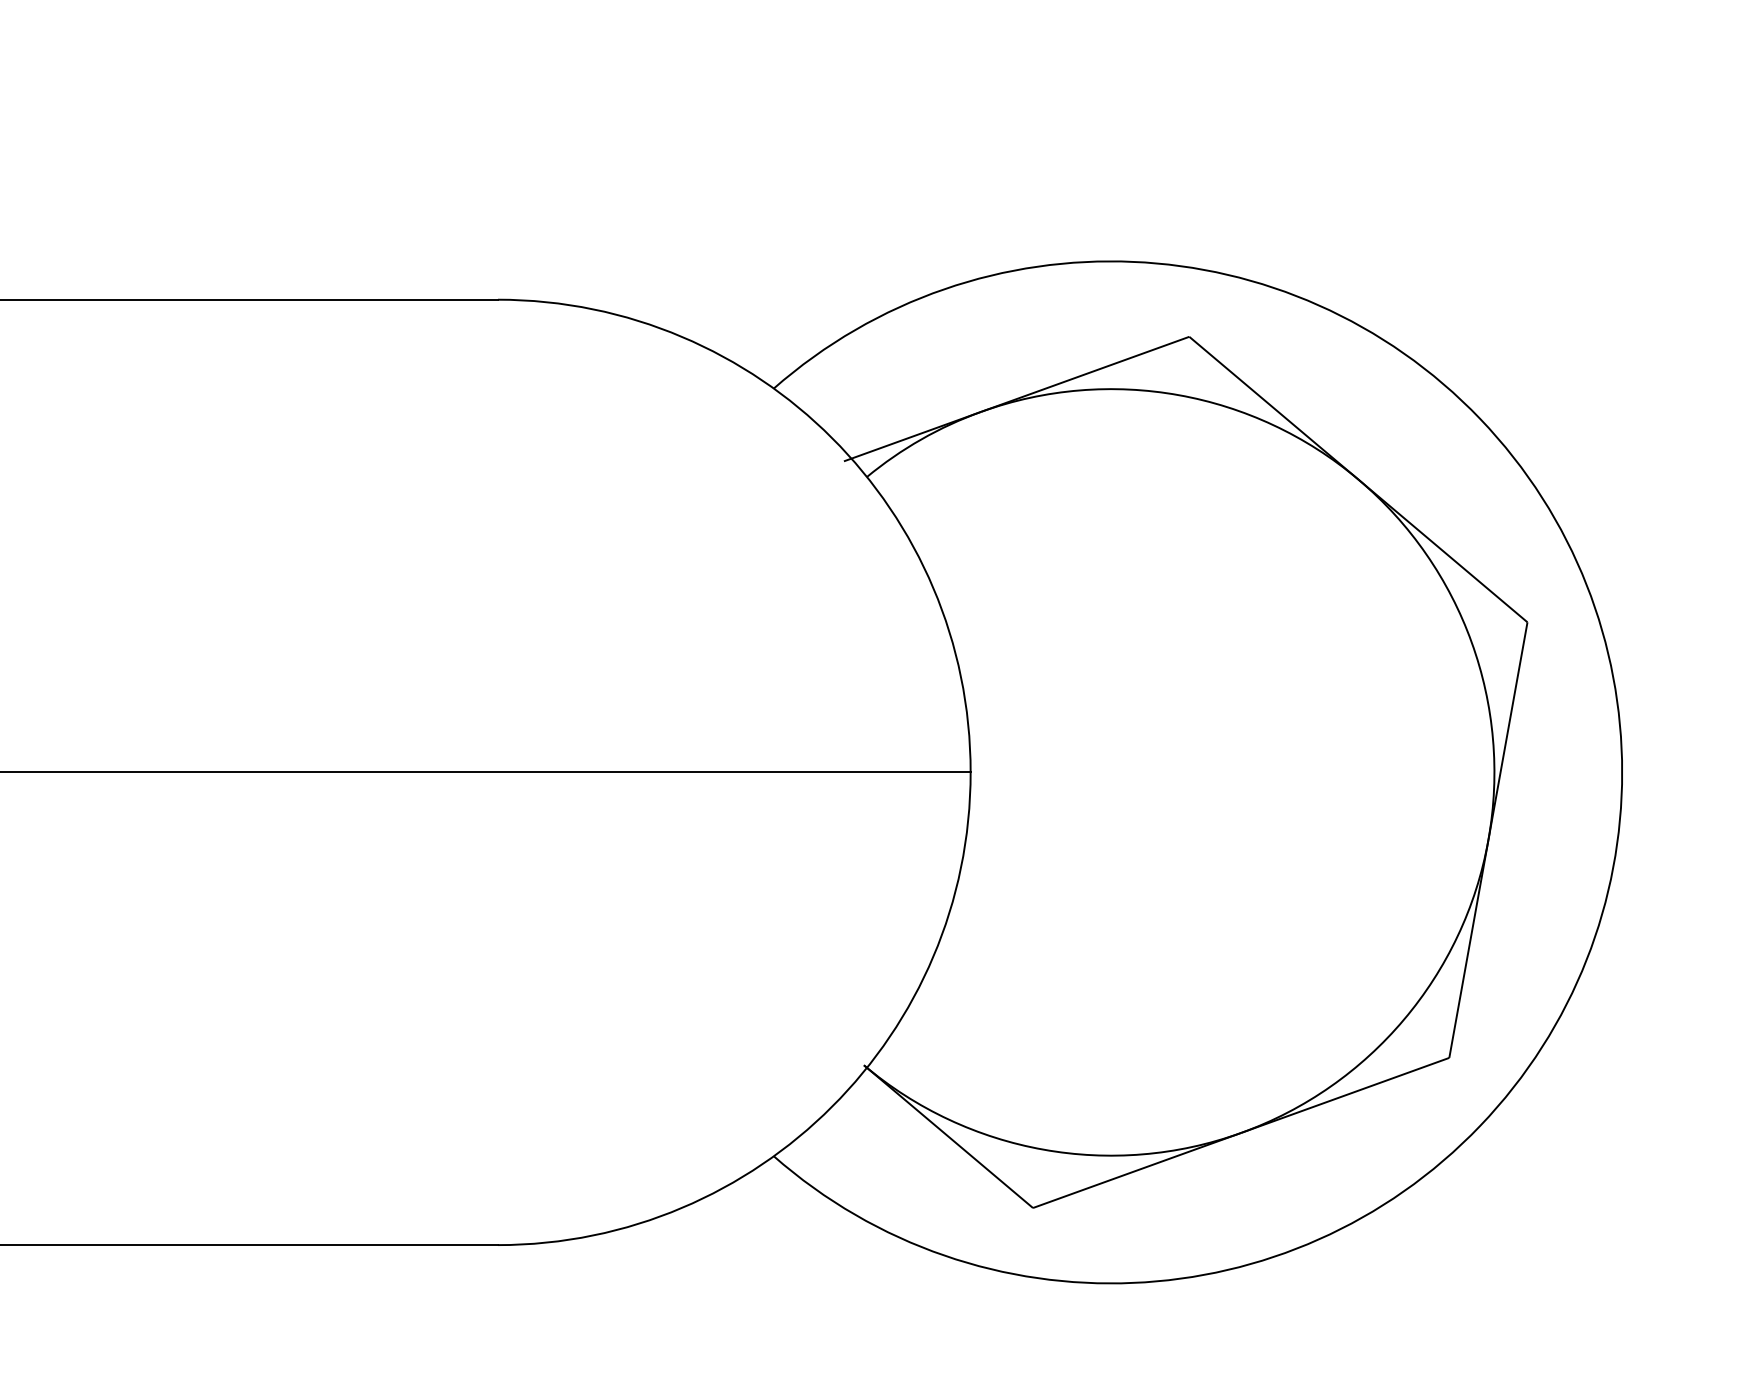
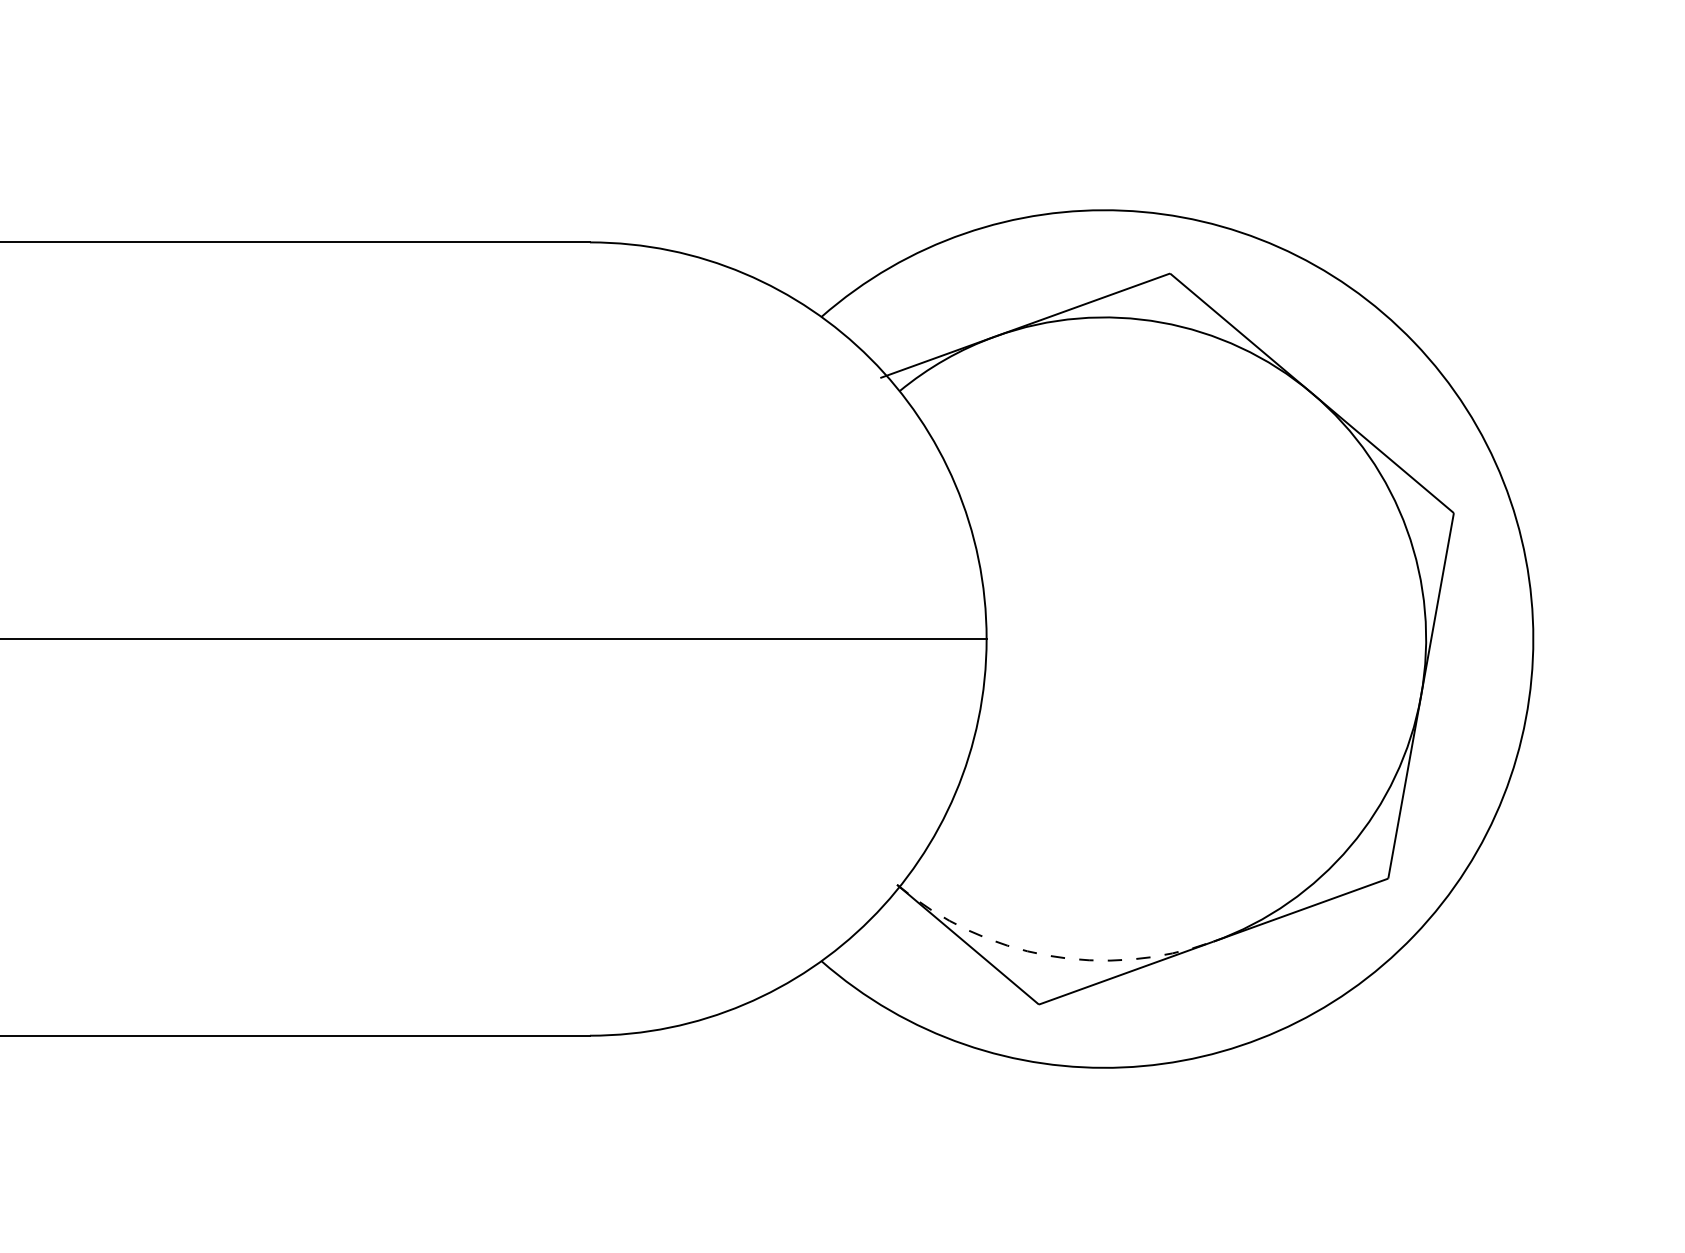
arc: (1043, 1149) -> (1047, 955), solid -> dashed

